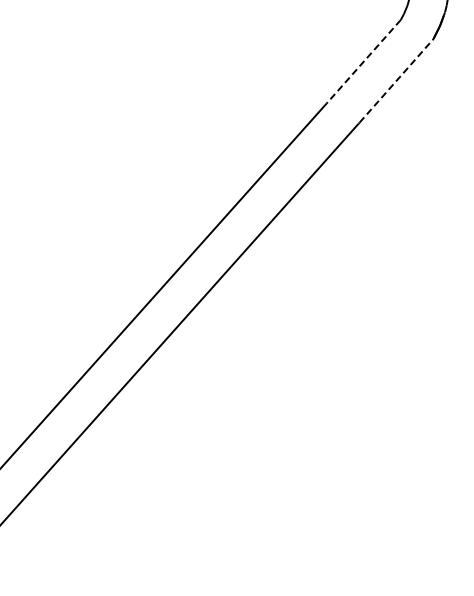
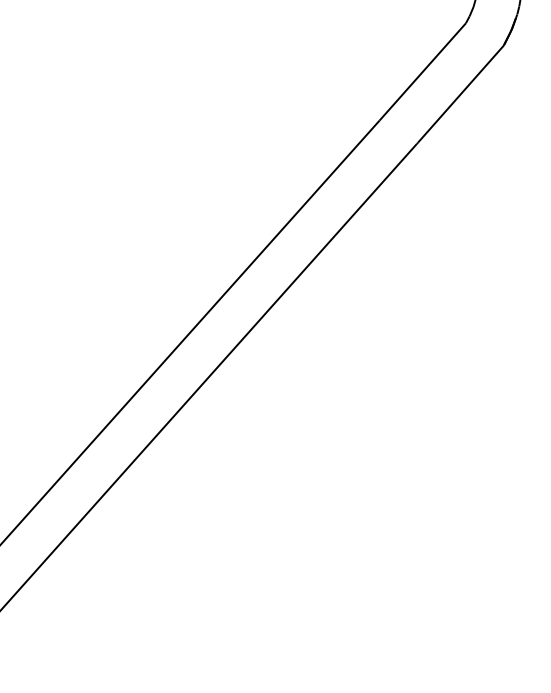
line: (363, 61) -> (422, 71), dashed -> solid
line: (396, 80) -> (460, 93), dashed -> solid

